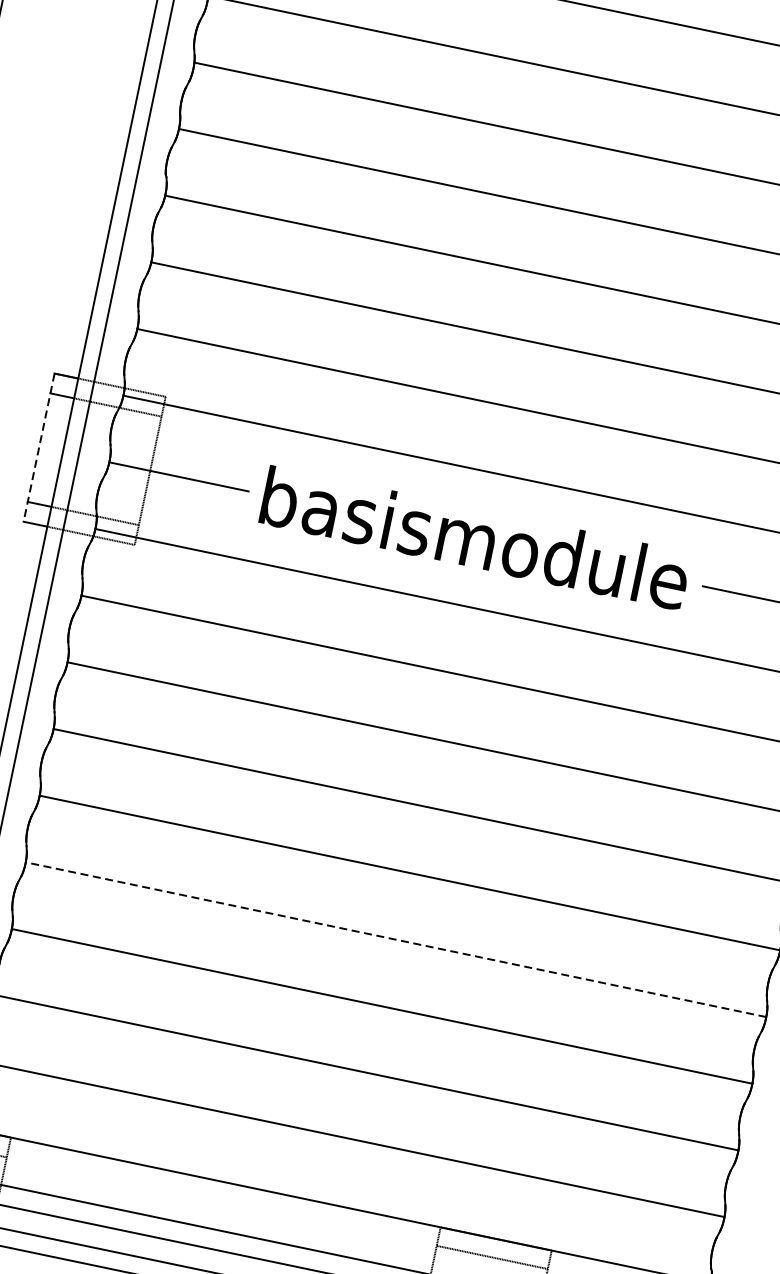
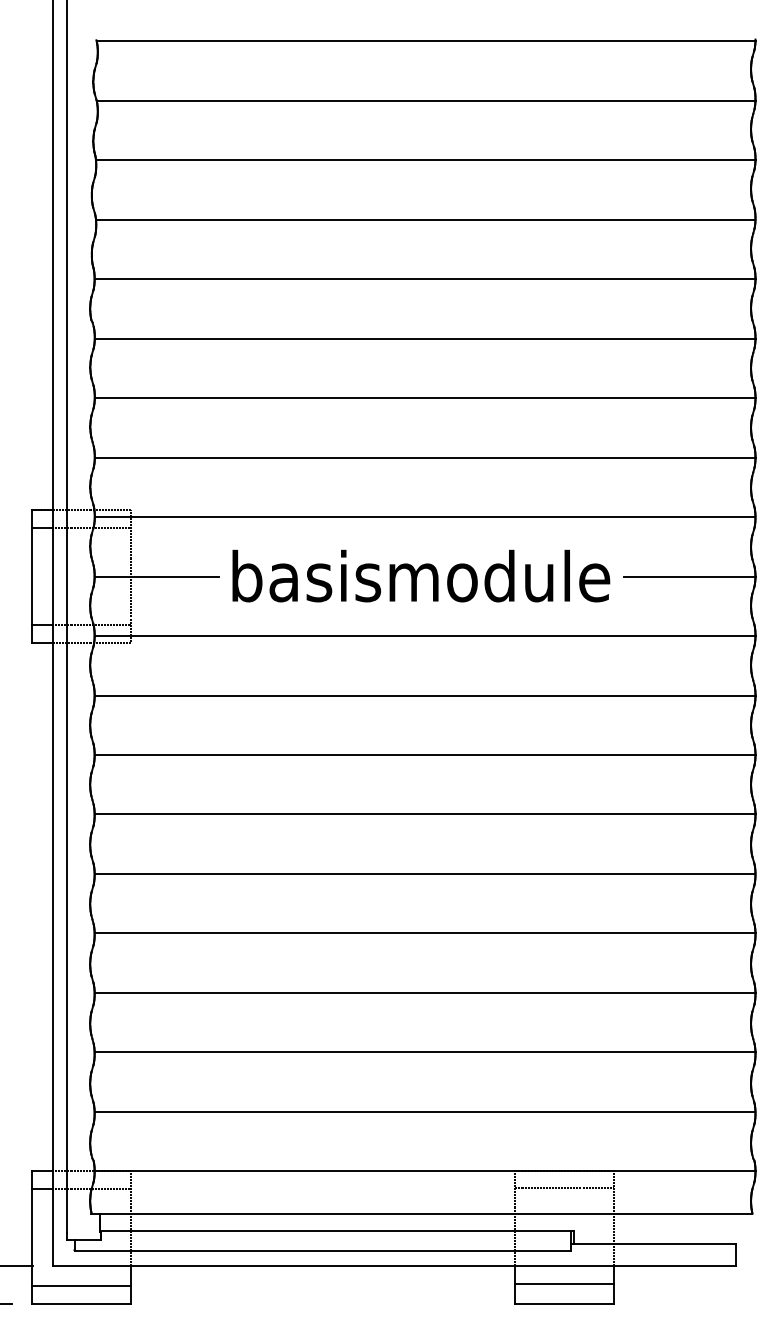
line: (38, 448) -> (31, 577), dashed -> solid
line: (395, 939) -> (424, 933), dashed -> solid

